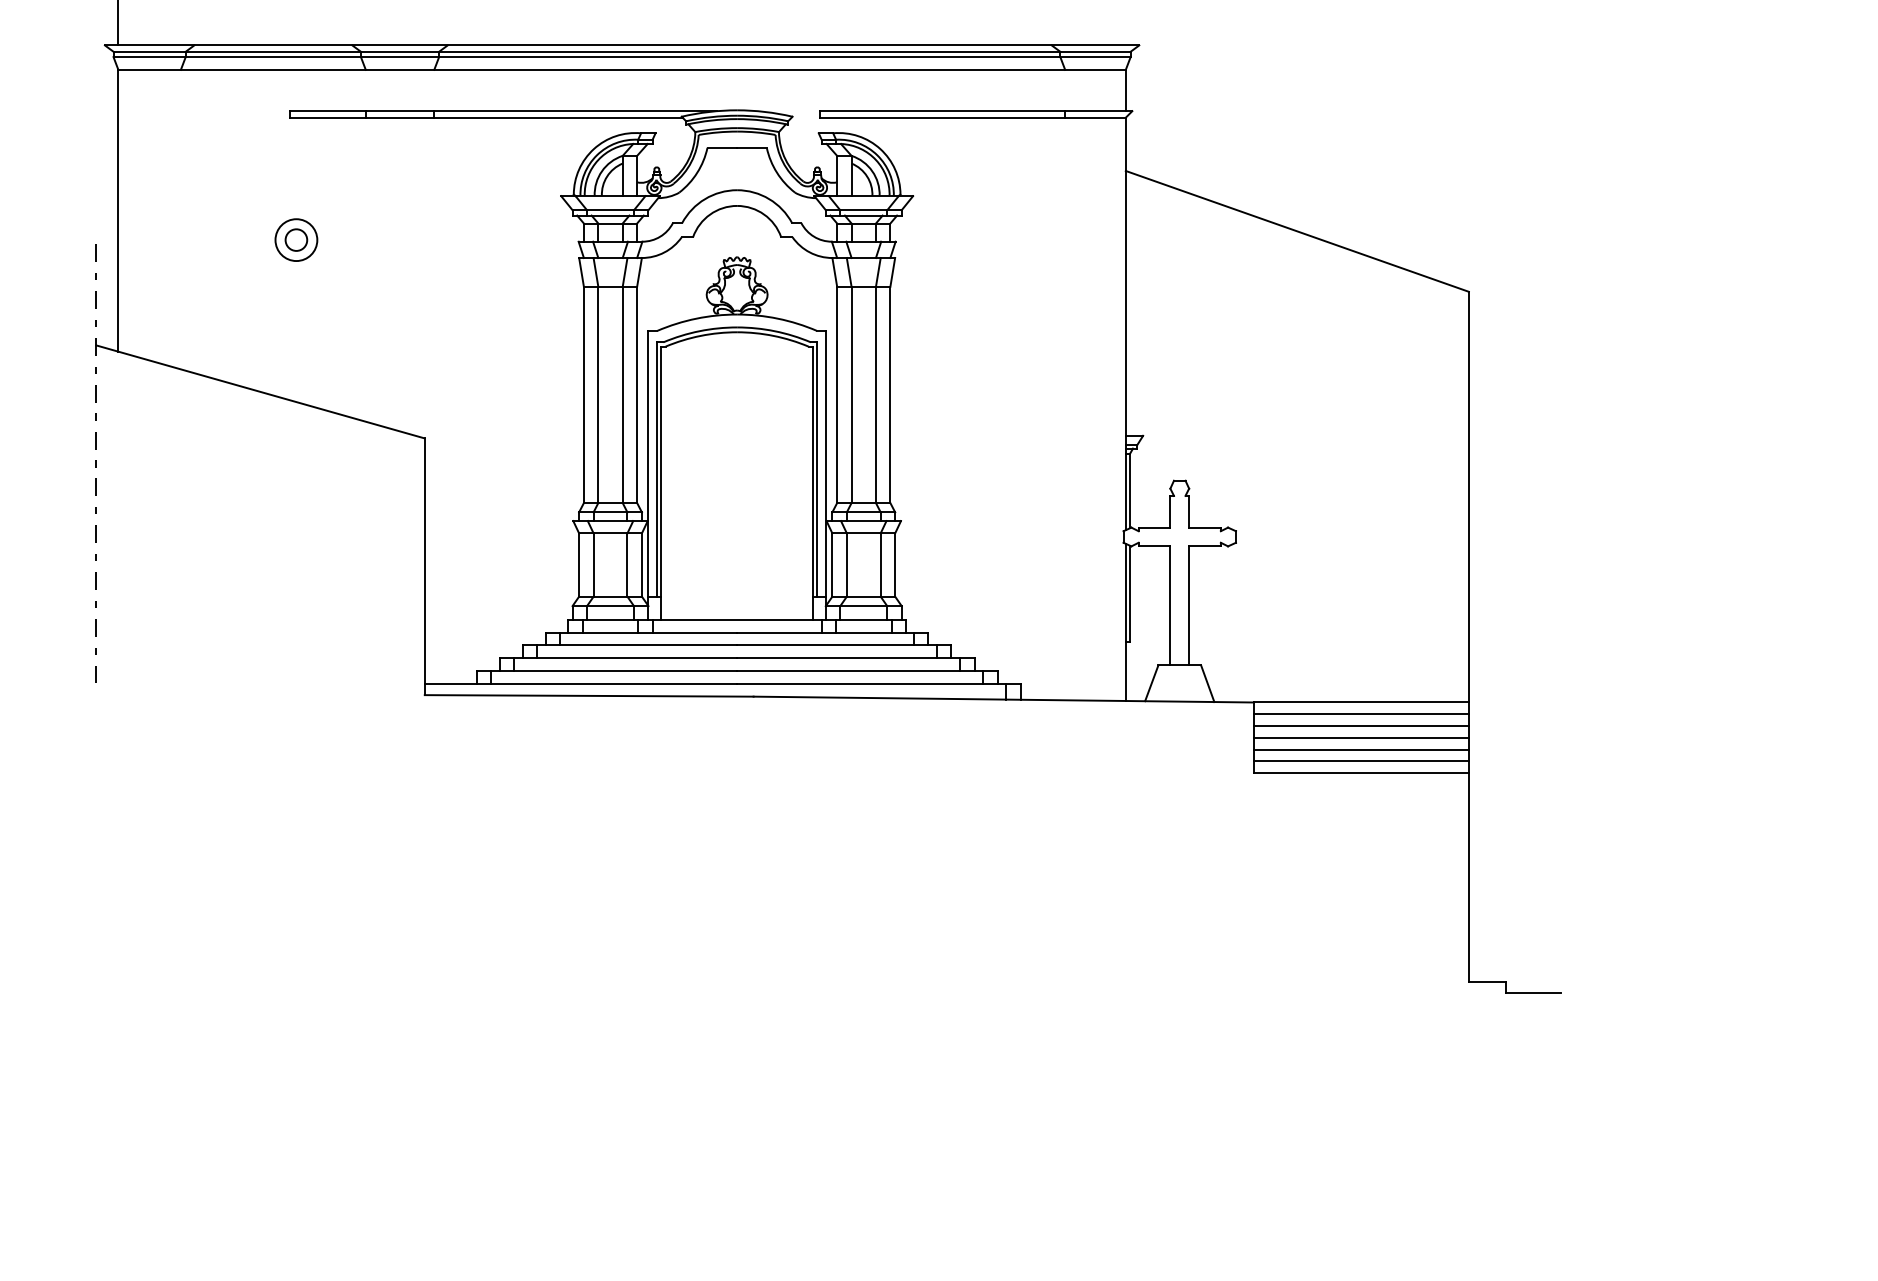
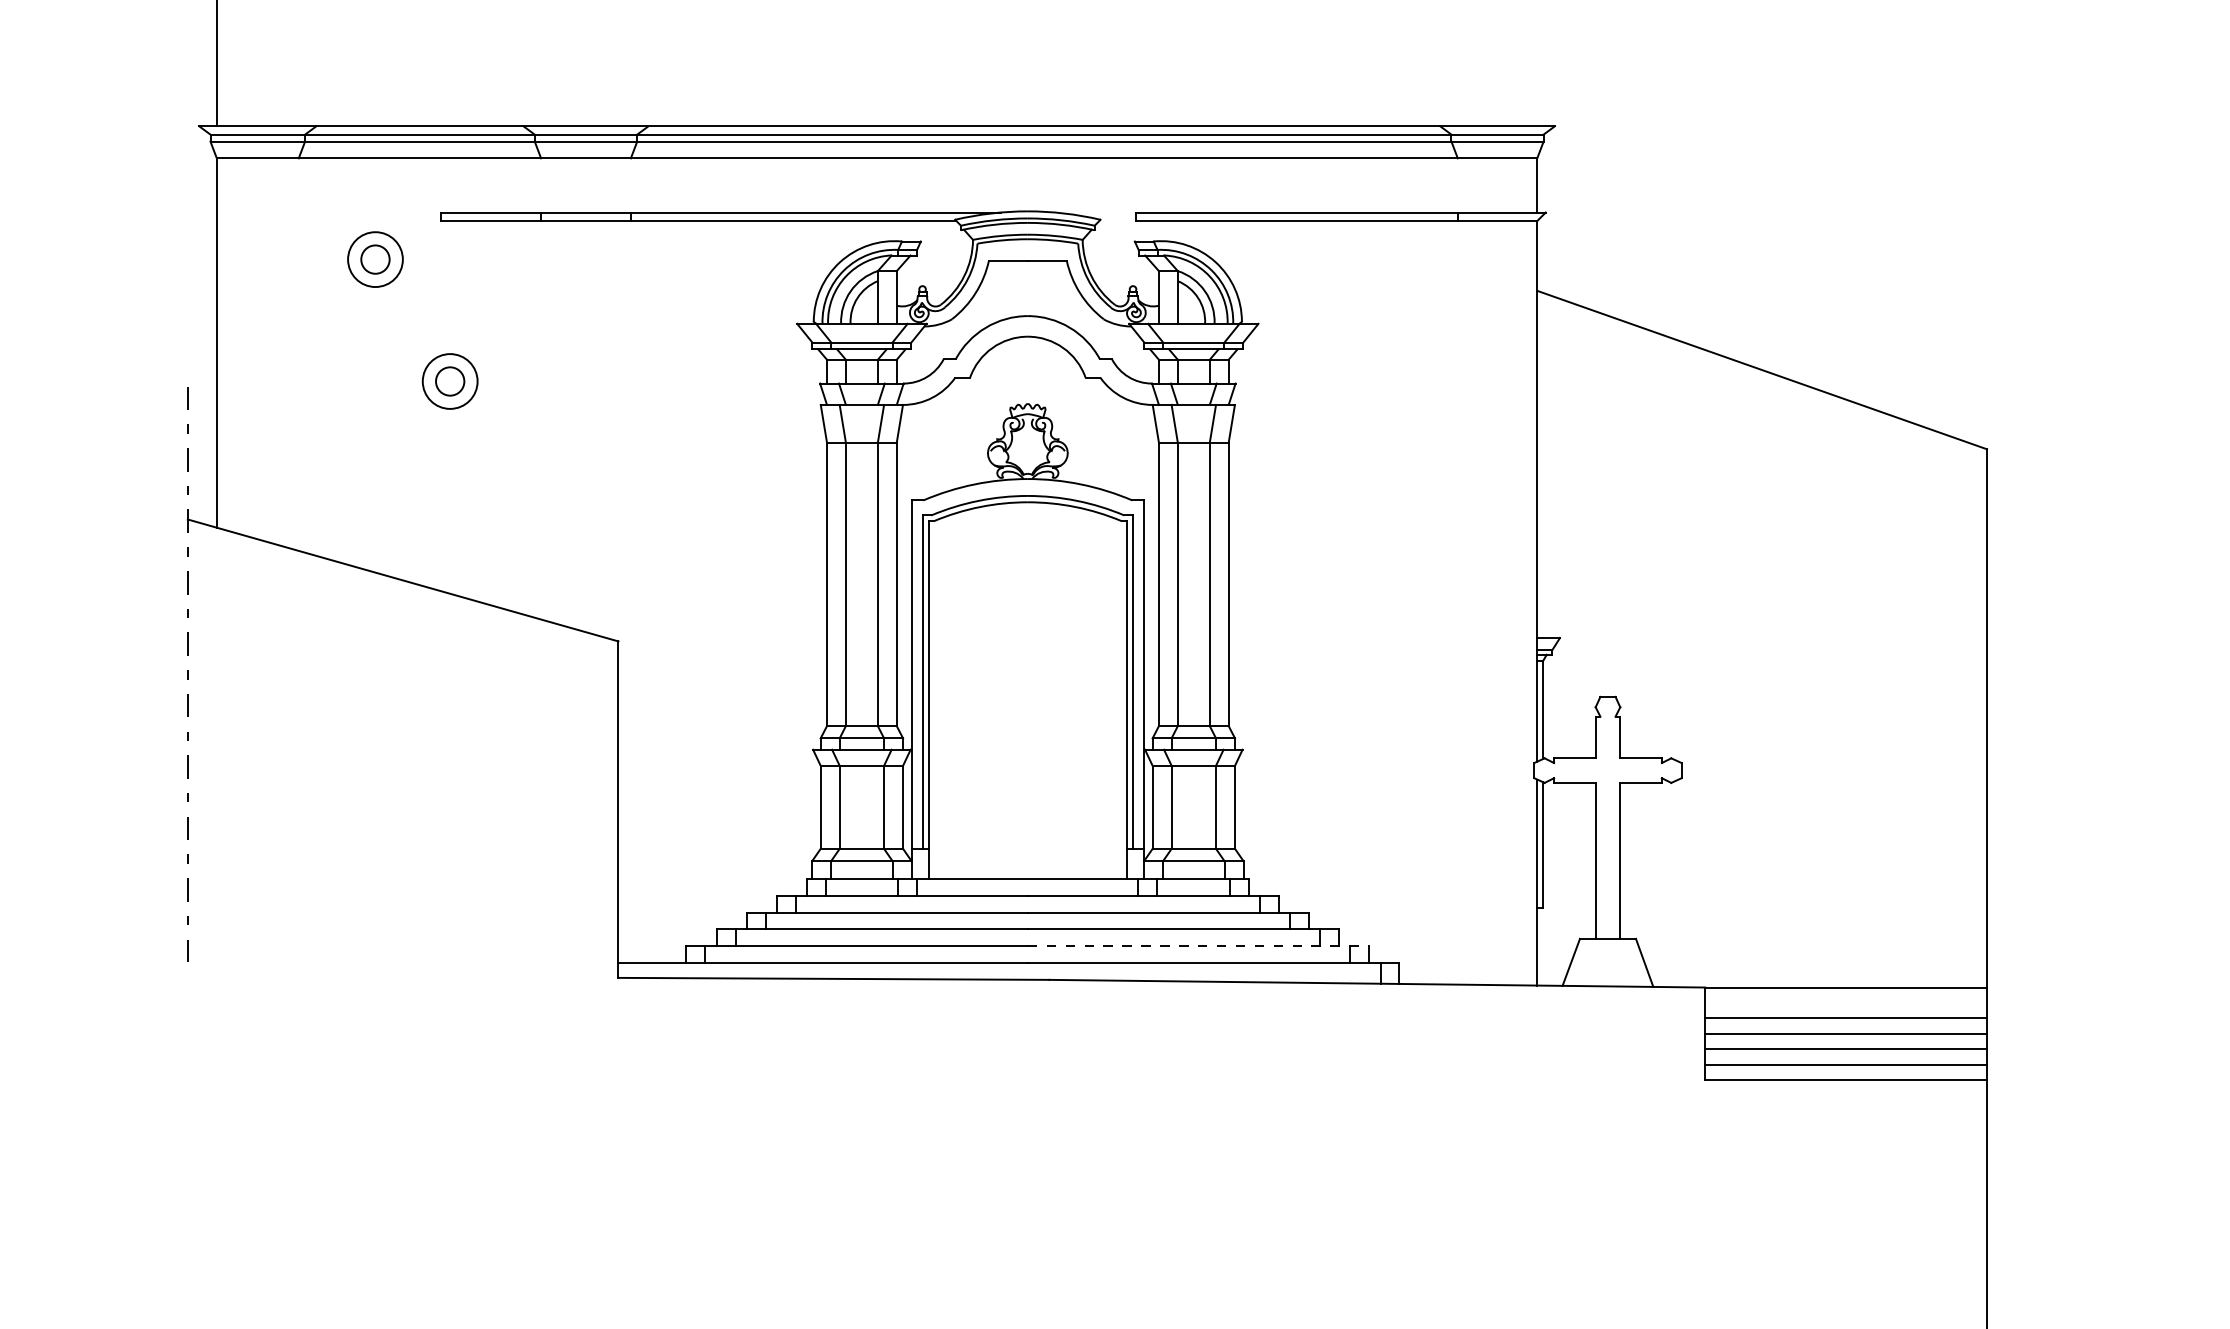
part: (239, 146) -> (375, 258), added
line: (867, 671) -> (1198, 946), solid -> dashed
line: (1361, 714) -> (1846, 1003), removed

